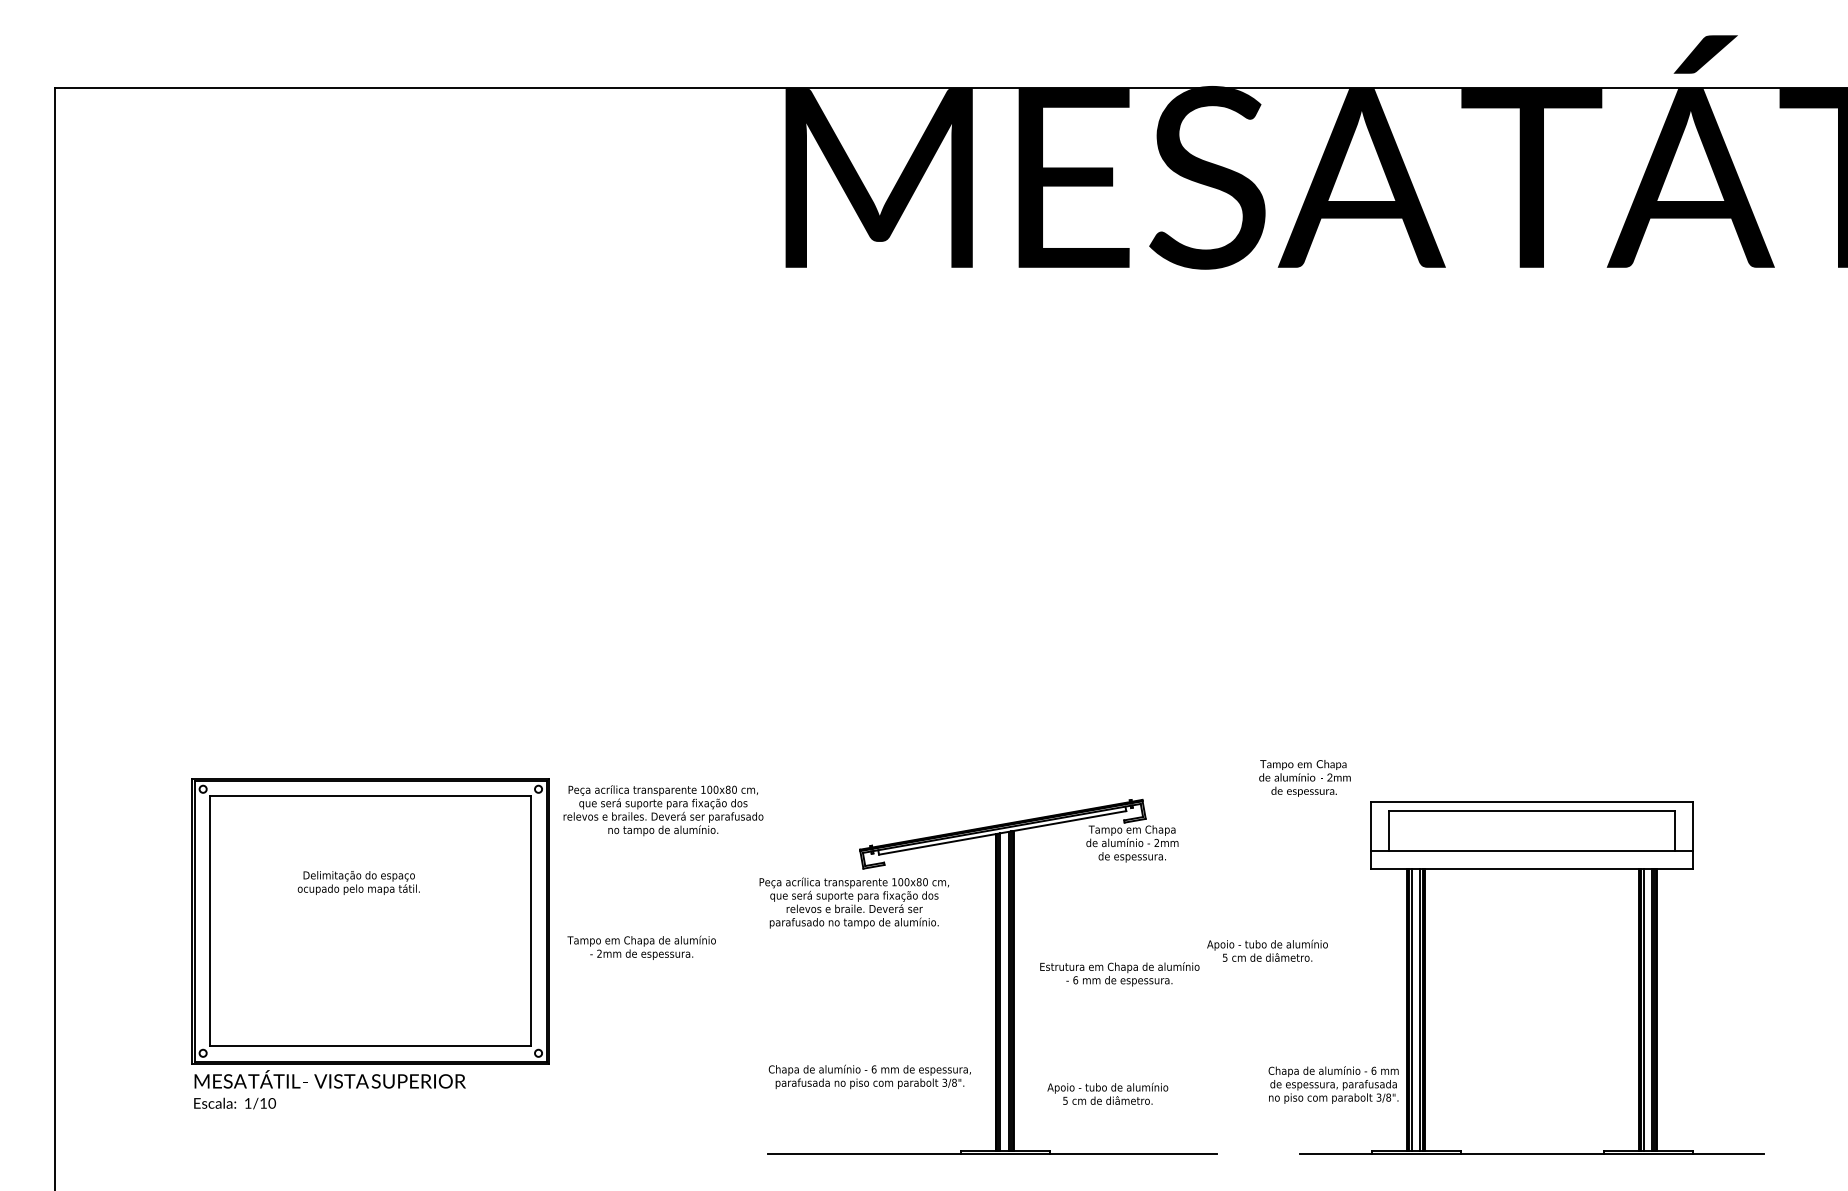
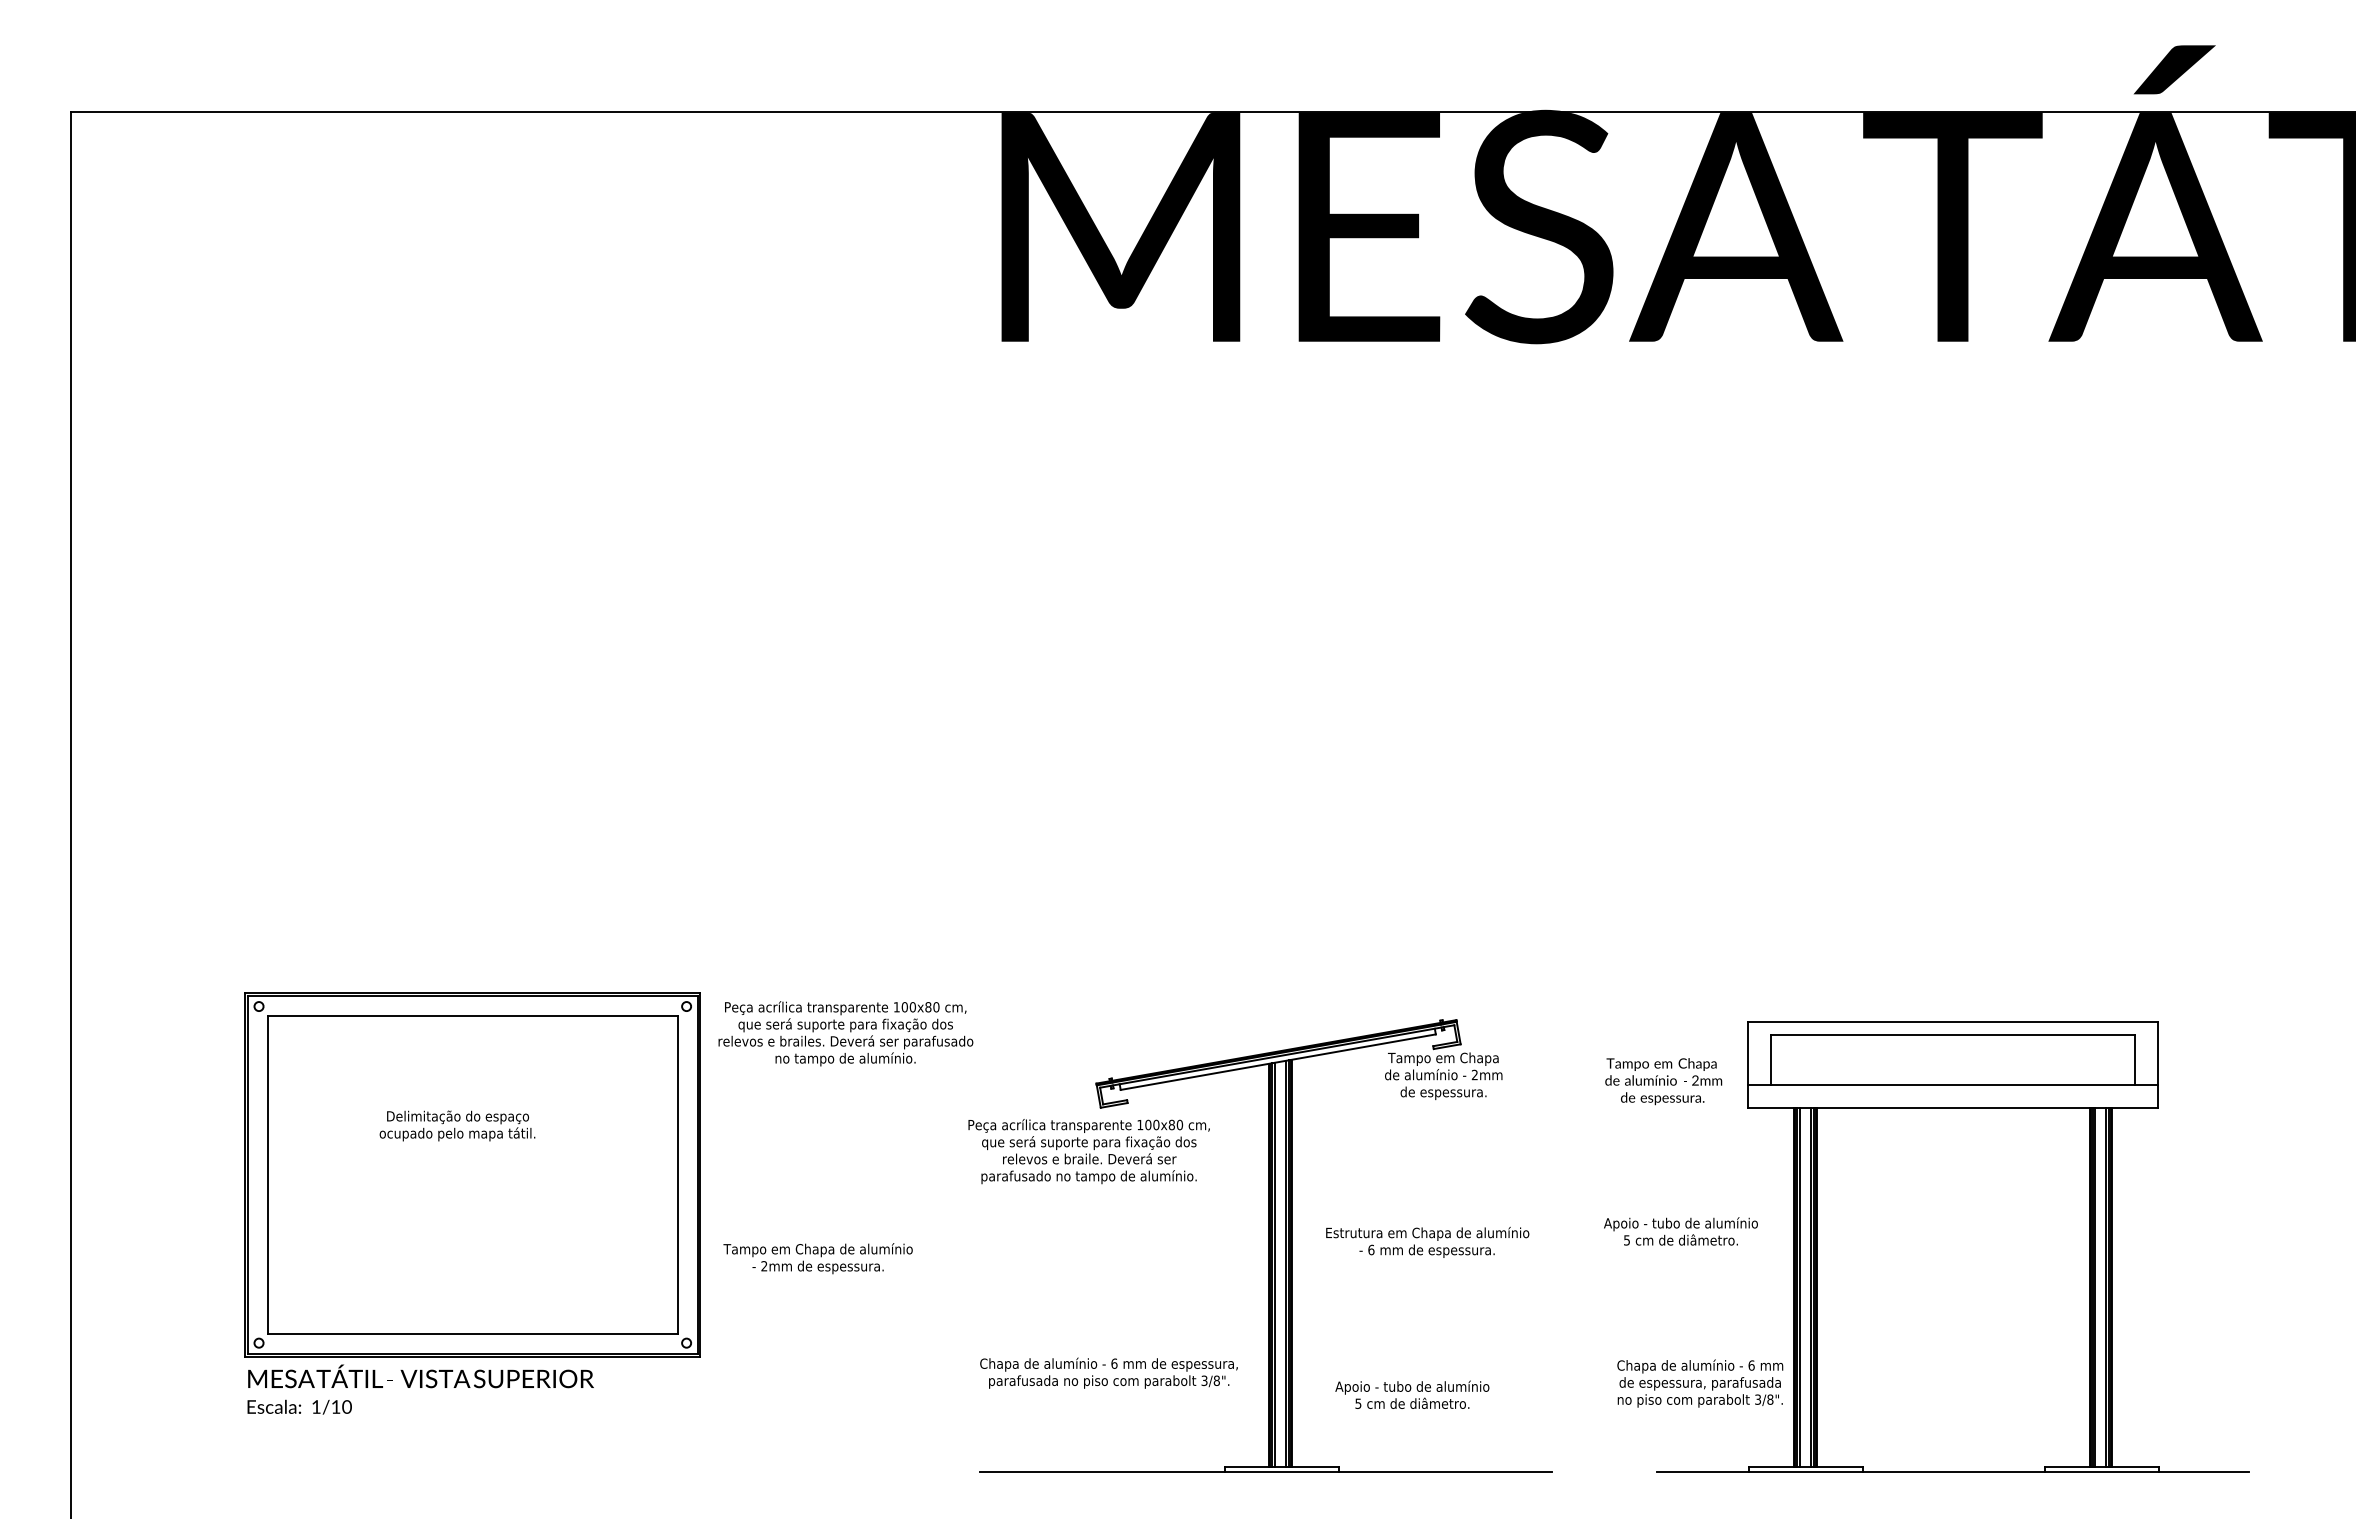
text: (1304, 778) -> (1663, 1081), moved
text: (641, 947) -> (817, 1258), moved
text: (1267, 950) -> (1680, 1231), moved

